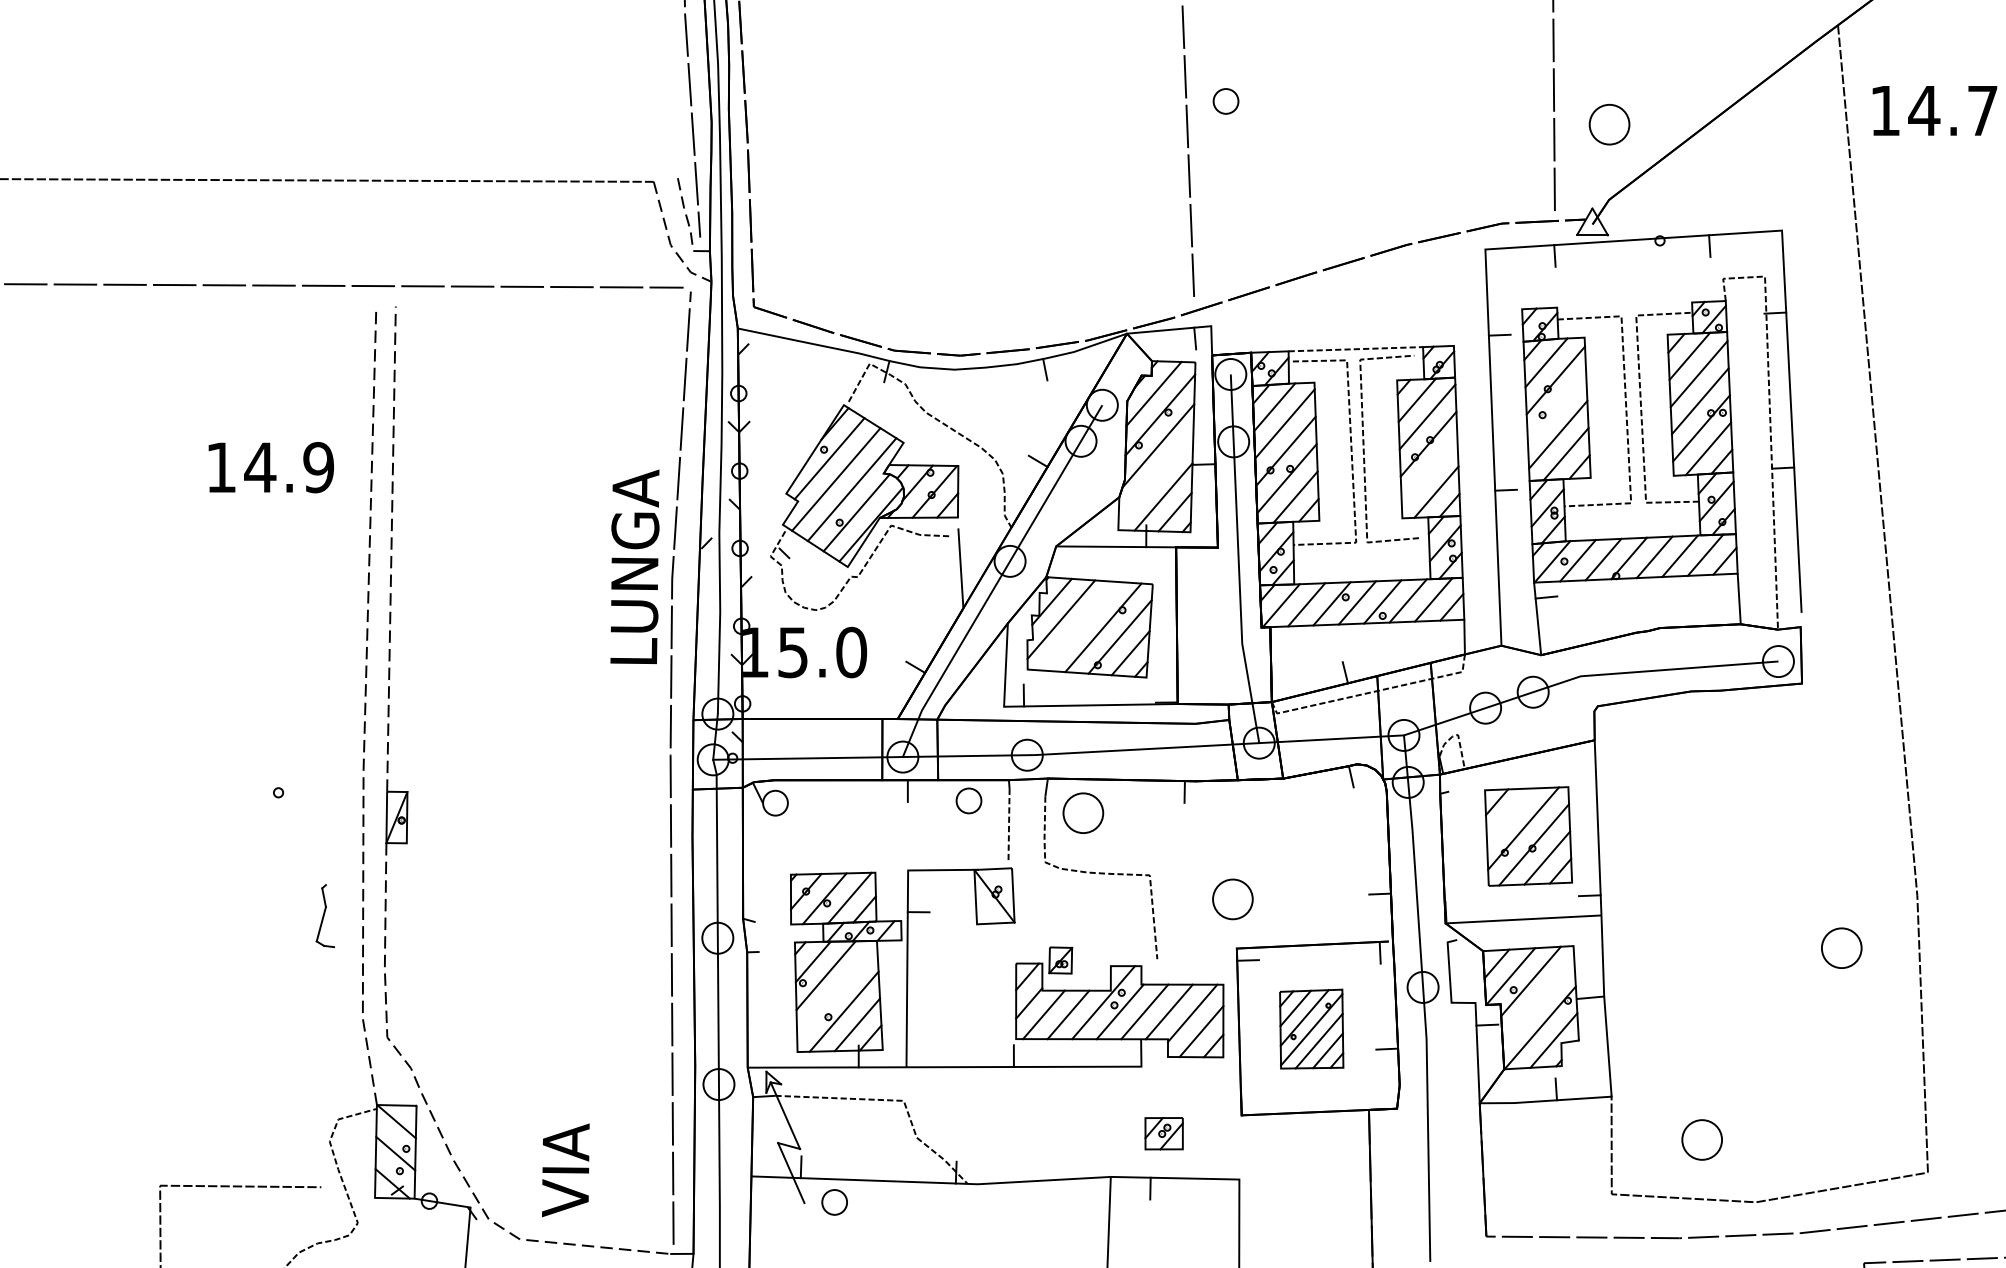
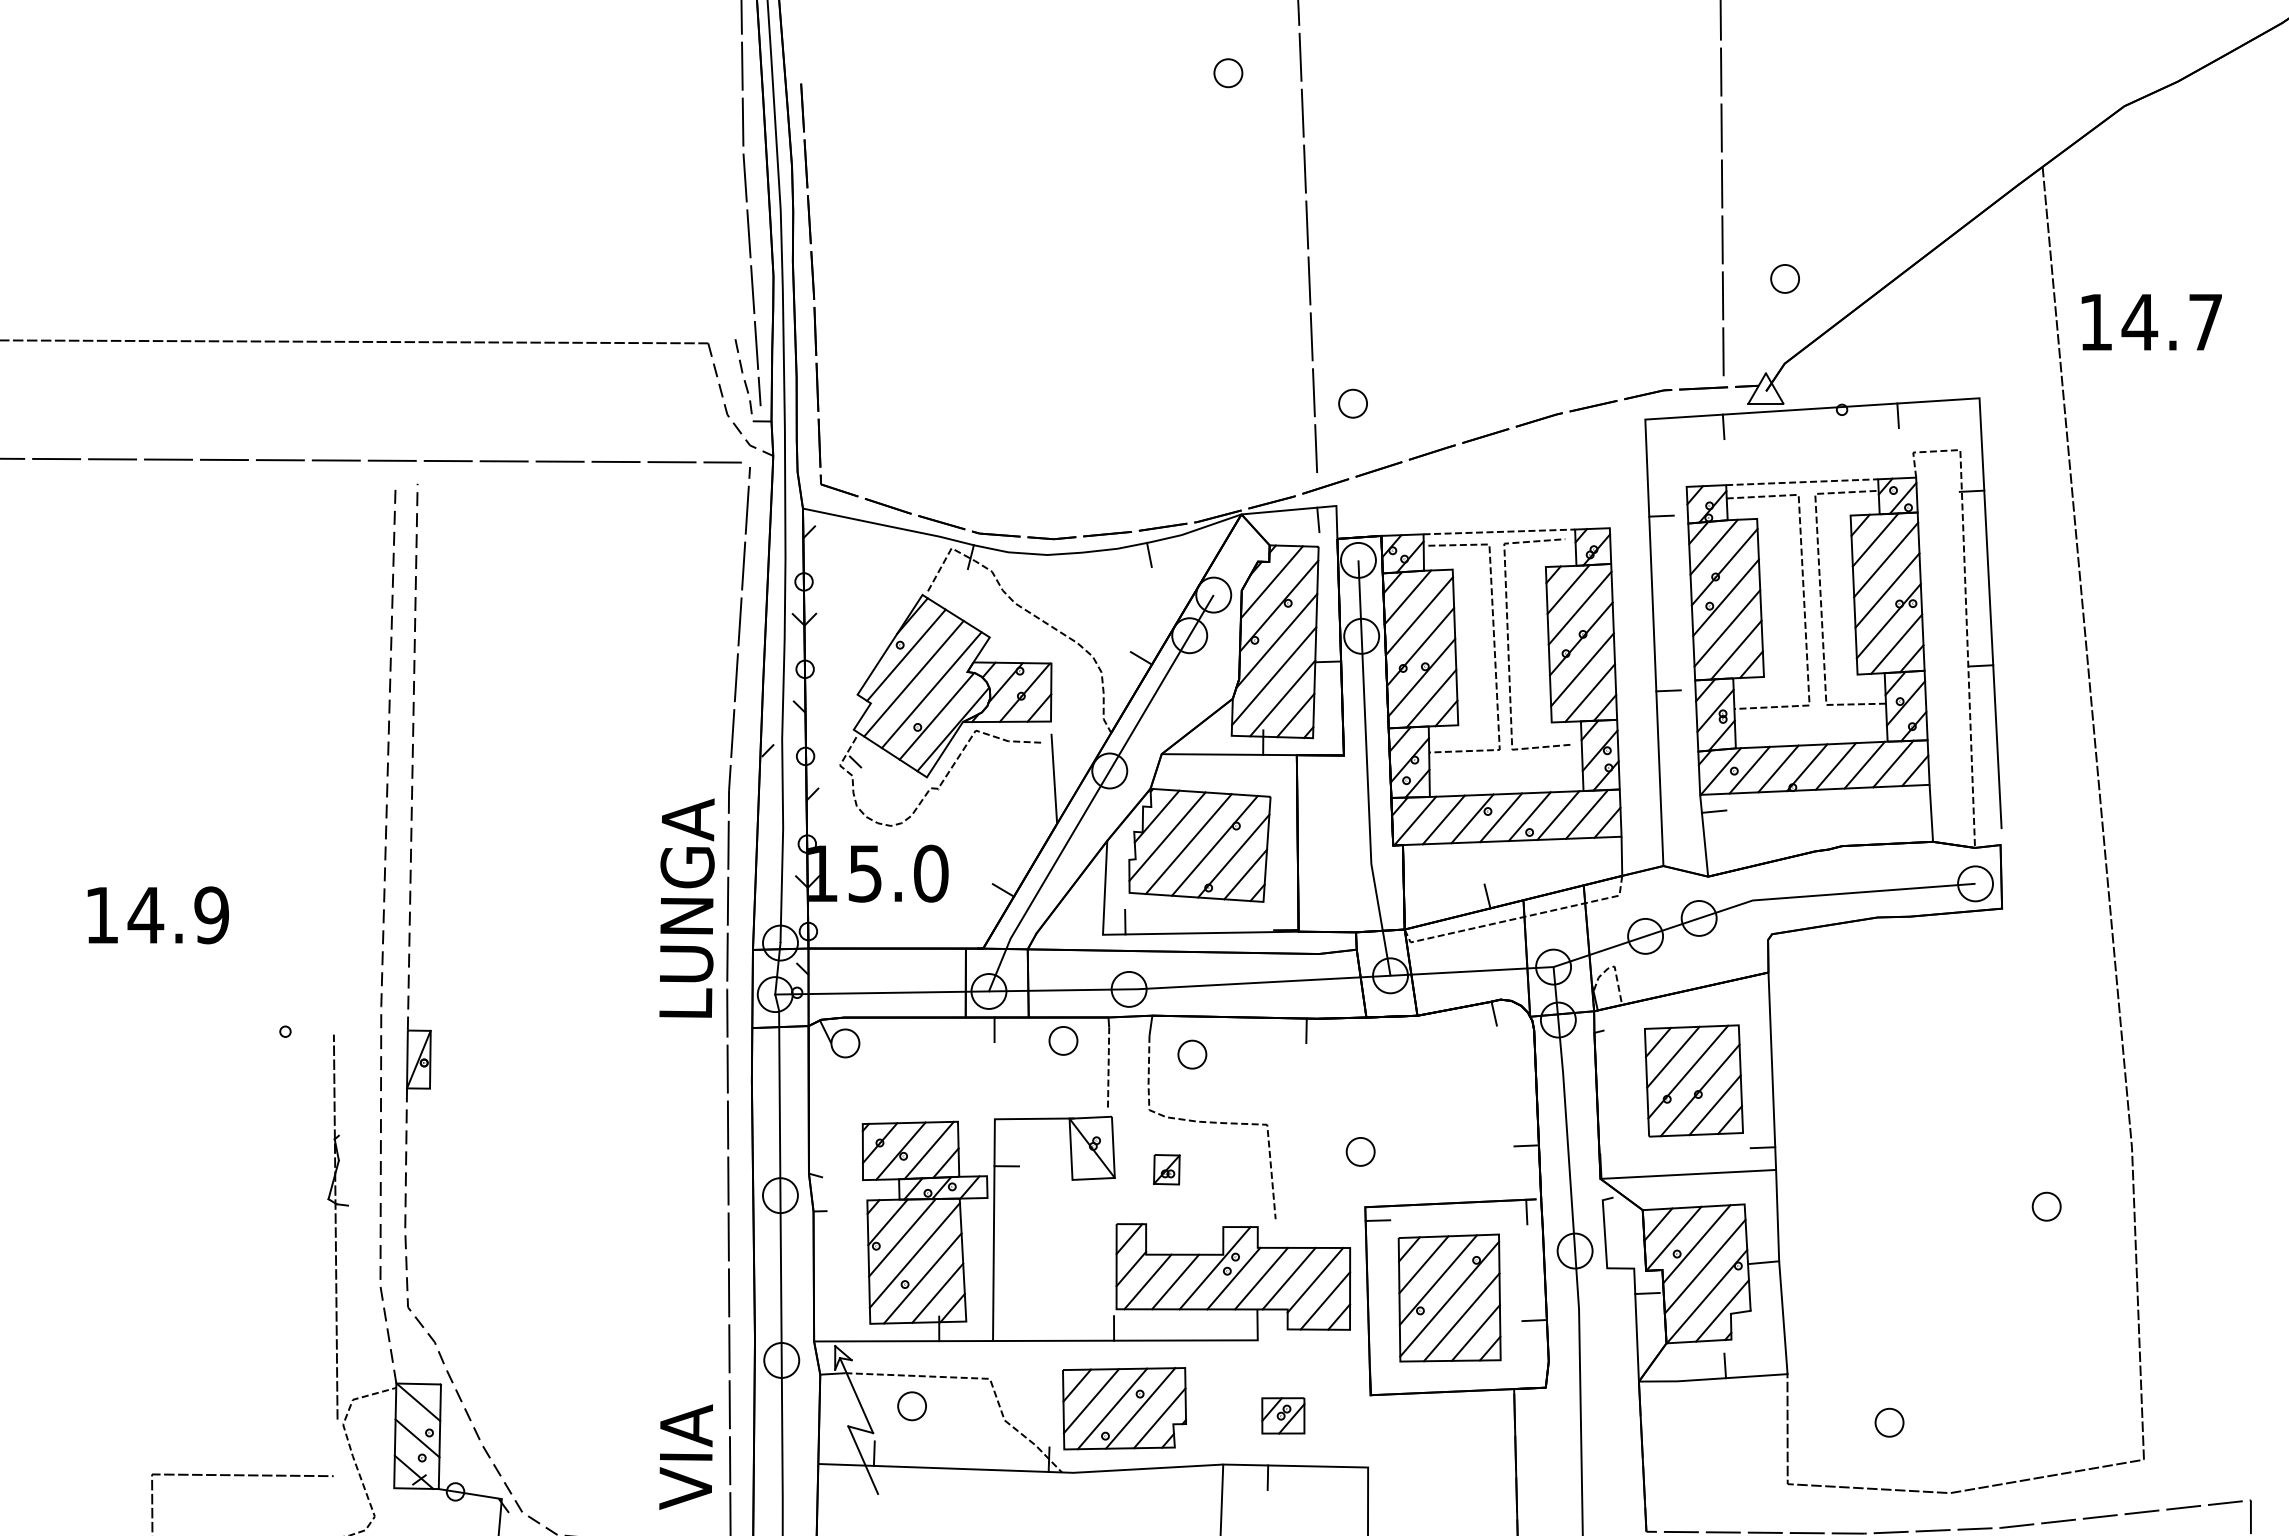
part: (1225, 101) -> (1352, 403), moved
text: (1934, 110) -> (2151, 322), moved
part: (1608, 124) -> (1784, 278), size x0.62
line: (1624, 305) -> (1802, 482), added
line: (1556, 407) -> (1725, 597), added
text: (270, 467) -> (157, 915), moved
line: (1429, 471) -> (1582, 669), added
line: (1156, 477) -> (1274, 676), added
text: (634, 566) -> (686, 907), moved
line: (1079, 626) -> (1188, 844), added
part: (1083, 812) -> (1192, 1054), size x0.62
line: (1510, 814) -> (1673, 1056), added
part: (1232, 899) -> (1360, 1151), size x0.62
part: (1841, 947) -> (2046, 1206), size x0.62
part: (1060, 960) -> (1166, 1169), moved
line: (322, 965) -> (335, 1226), added
line: (836, 991) -> (914, 1255), added
line: (1537, 1001) -> (1704, 1266), added
part: (1311, 1028) -> (1449, 1297), size x1.43
part: (1023, 1127) -> (1124, 1408), added
part: (1702, 1139) -> (1889, 1422), size x0.62
text: (565, 1169) -> (685, 1456), moved
part: (834, 1202) -> (911, 1406), moved

